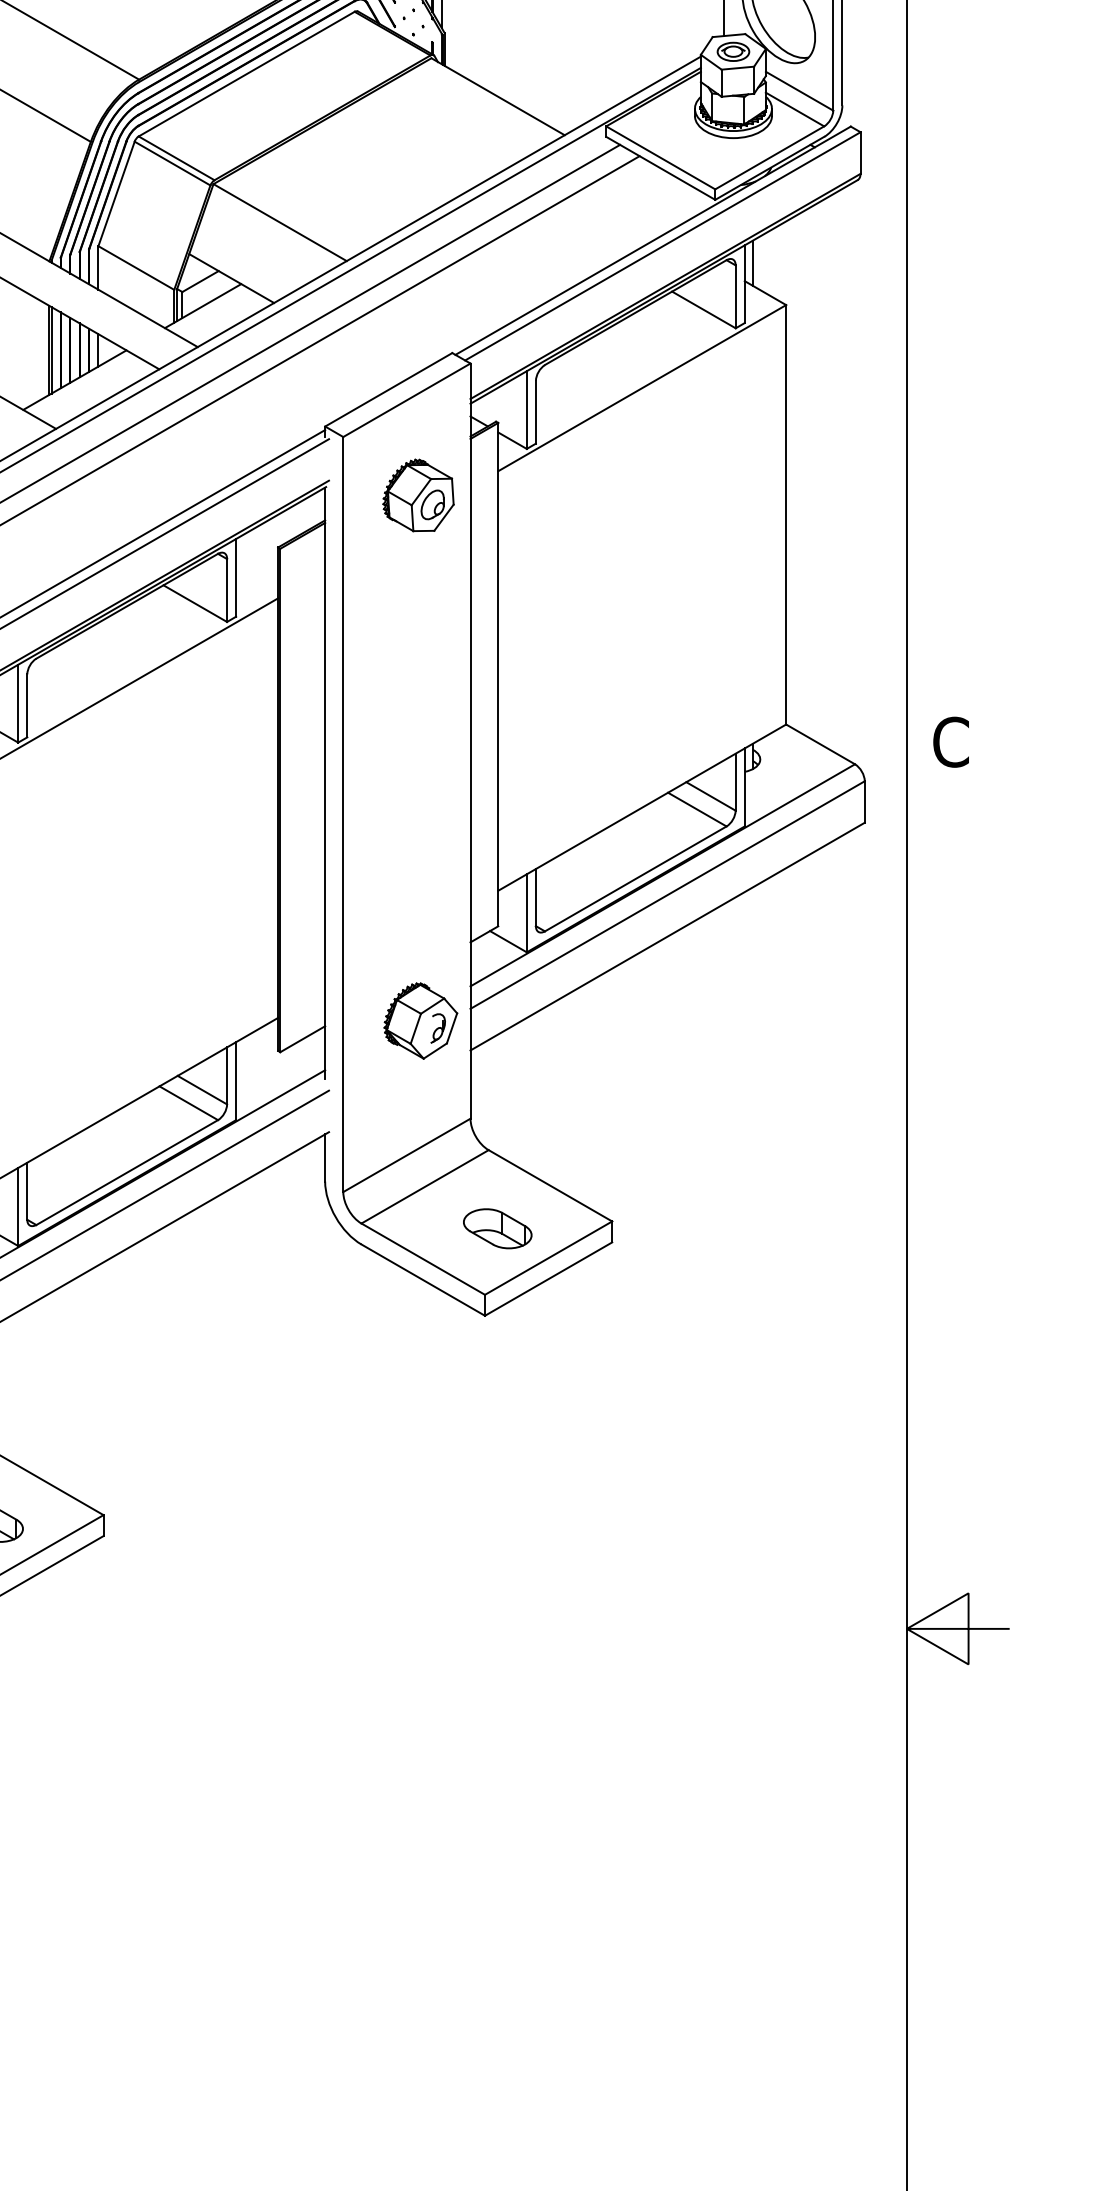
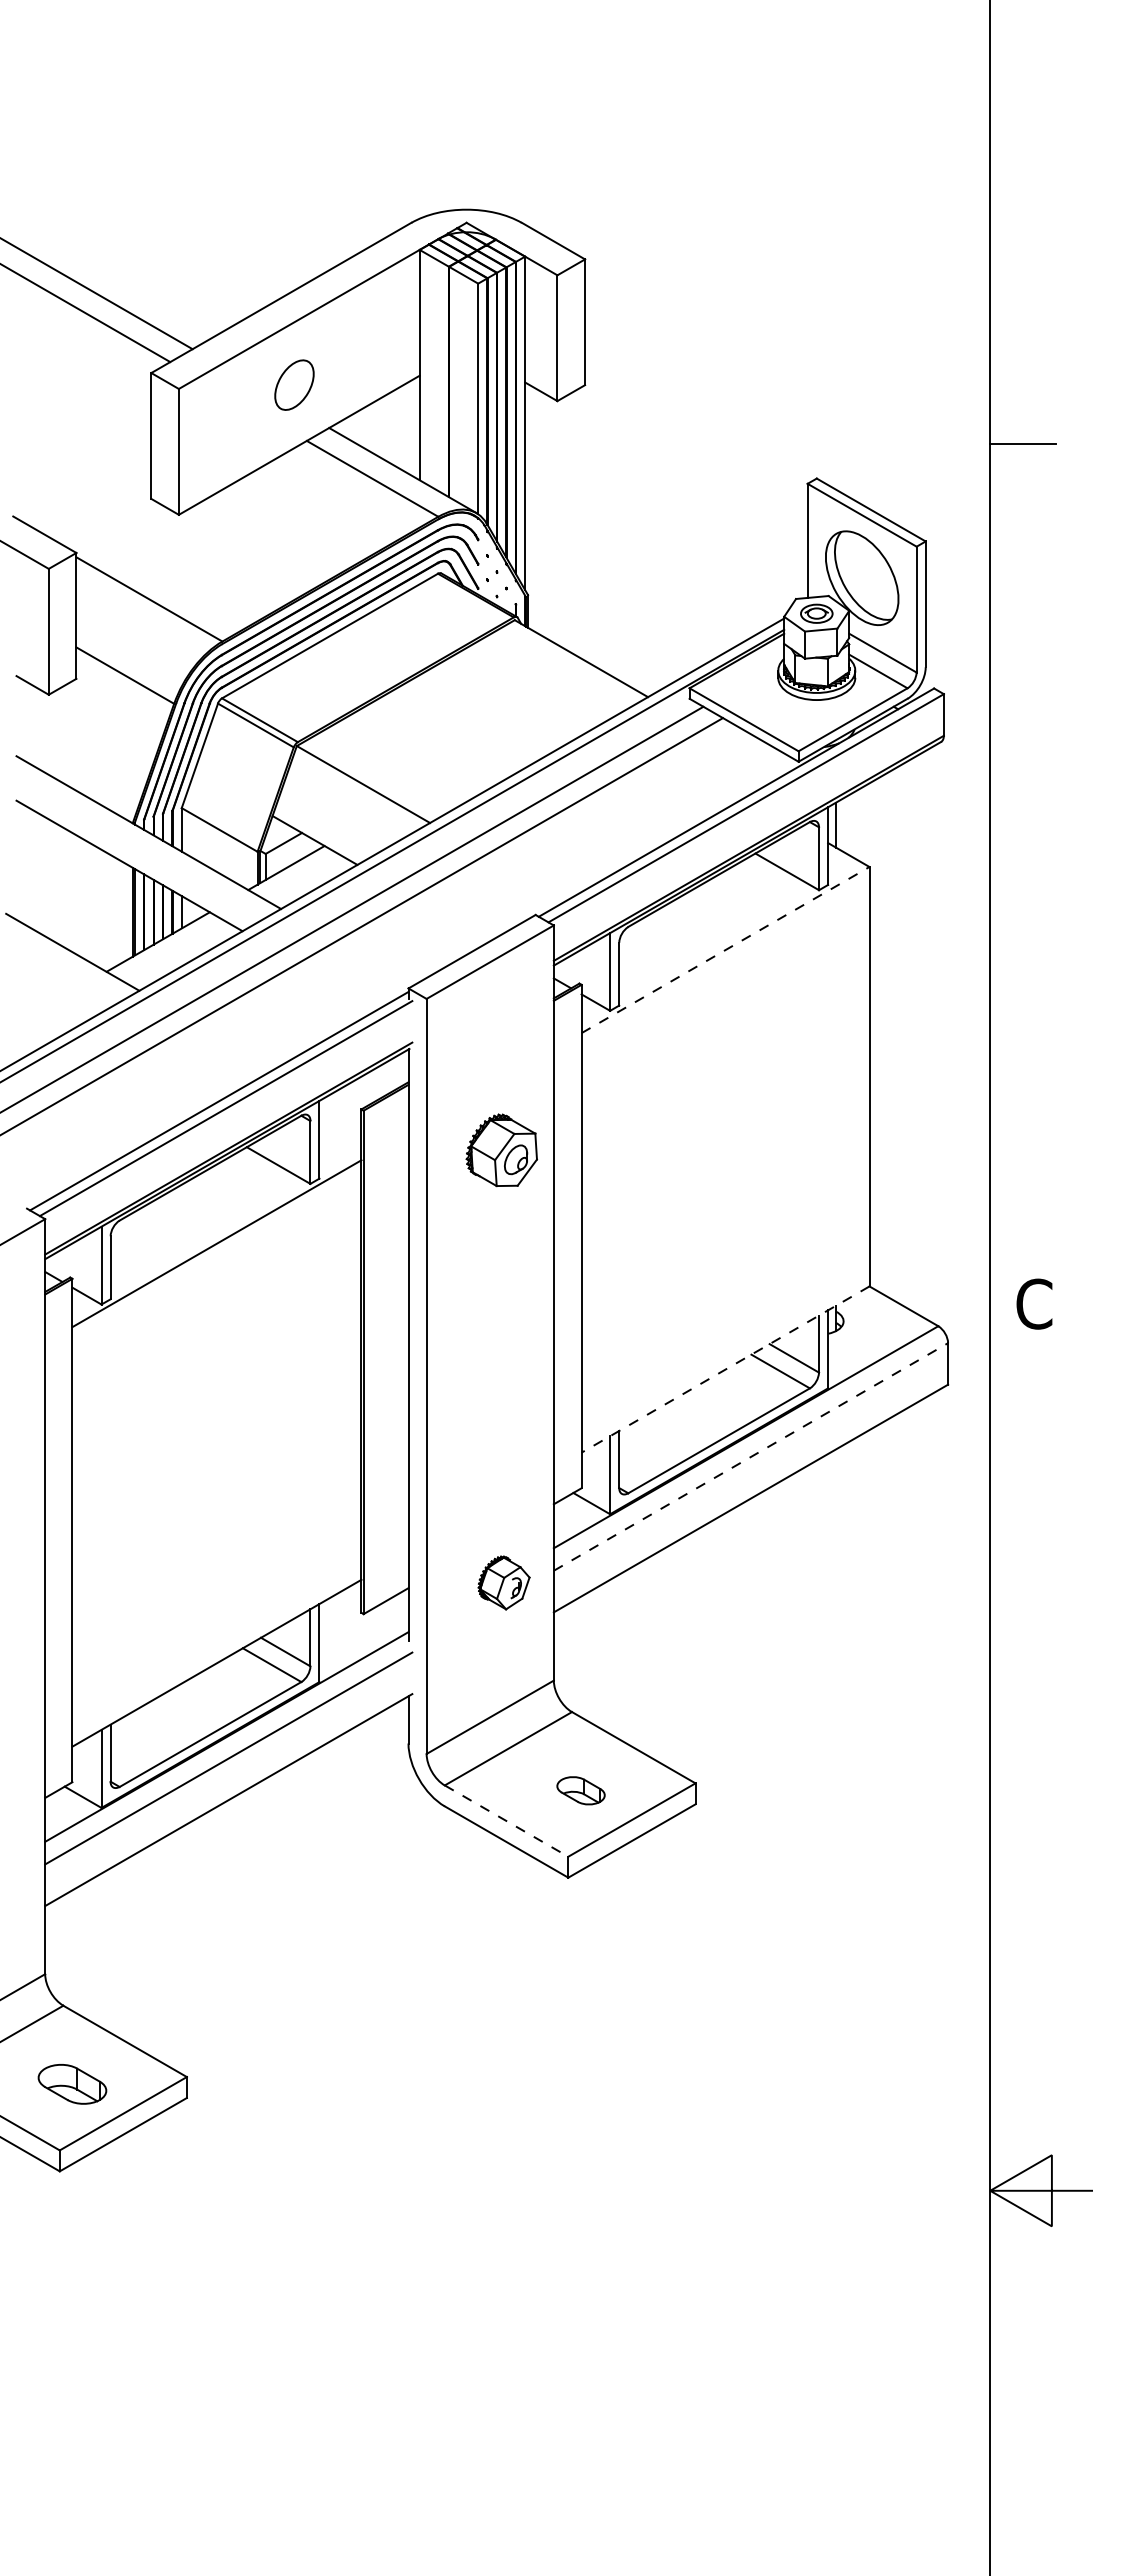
line: (642, 387) -> (725, 949), solid -> dashed
part: (418, 495) -> (501, 1150), moved
line: (642, 807) -> (725, 1369), solid -> dashed
line: (667, 894) -> (750, 1456), solid -> dashed
part: (420, 1020) -> (503, 1582), size x0.7
part: (497, 1228) -> (580, 1790), size x0.7
line: (424, 1259) -> (507, 1821), solid -> dashed

